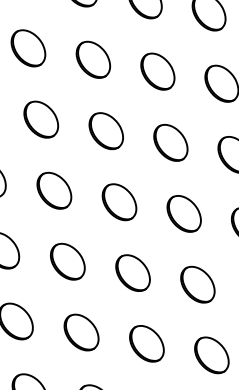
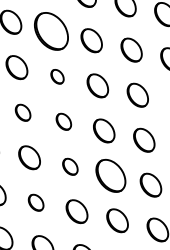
part: (93, 59) -> (51, 31), size x1.6
part: (106, 130) -> (57, 76), size x0.6
part: (53, 190) -> (22, 112), size x0.7
part: (118, 201) -> (63, 121), size x0.7
part: (133, 272) -> (70, 166), size x0.7
part: (197, 284) -> (110, 175), size x1.4
part: (80, 332) -> (35, 202), size x0.7

